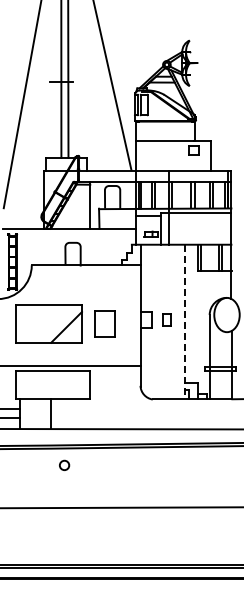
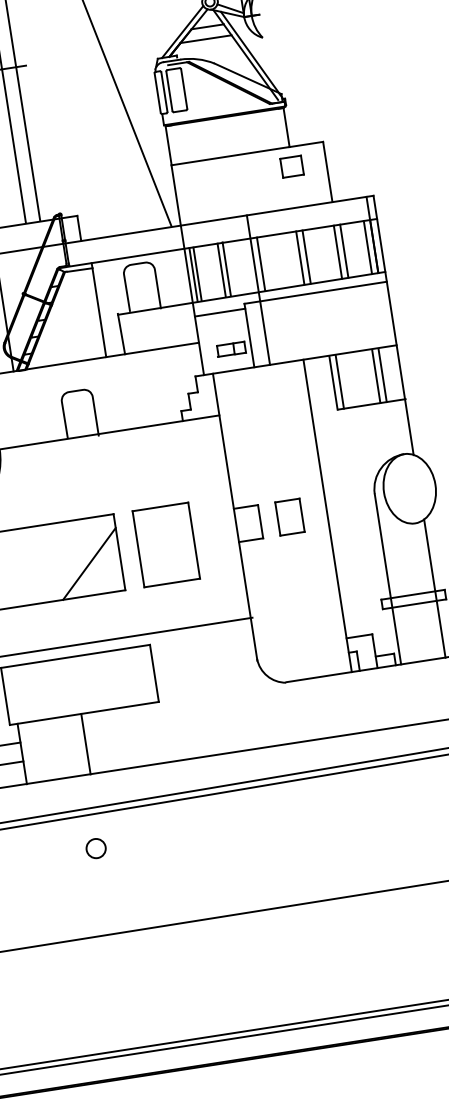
part: (166, 319) -> (288, 516), size x1.43
line: (185, 322) -> (328, 516), dashed -> solid
part: (104, 323) -> (164, 544), size x1.43
circle: (64, 464) -> (95, 846), moved

